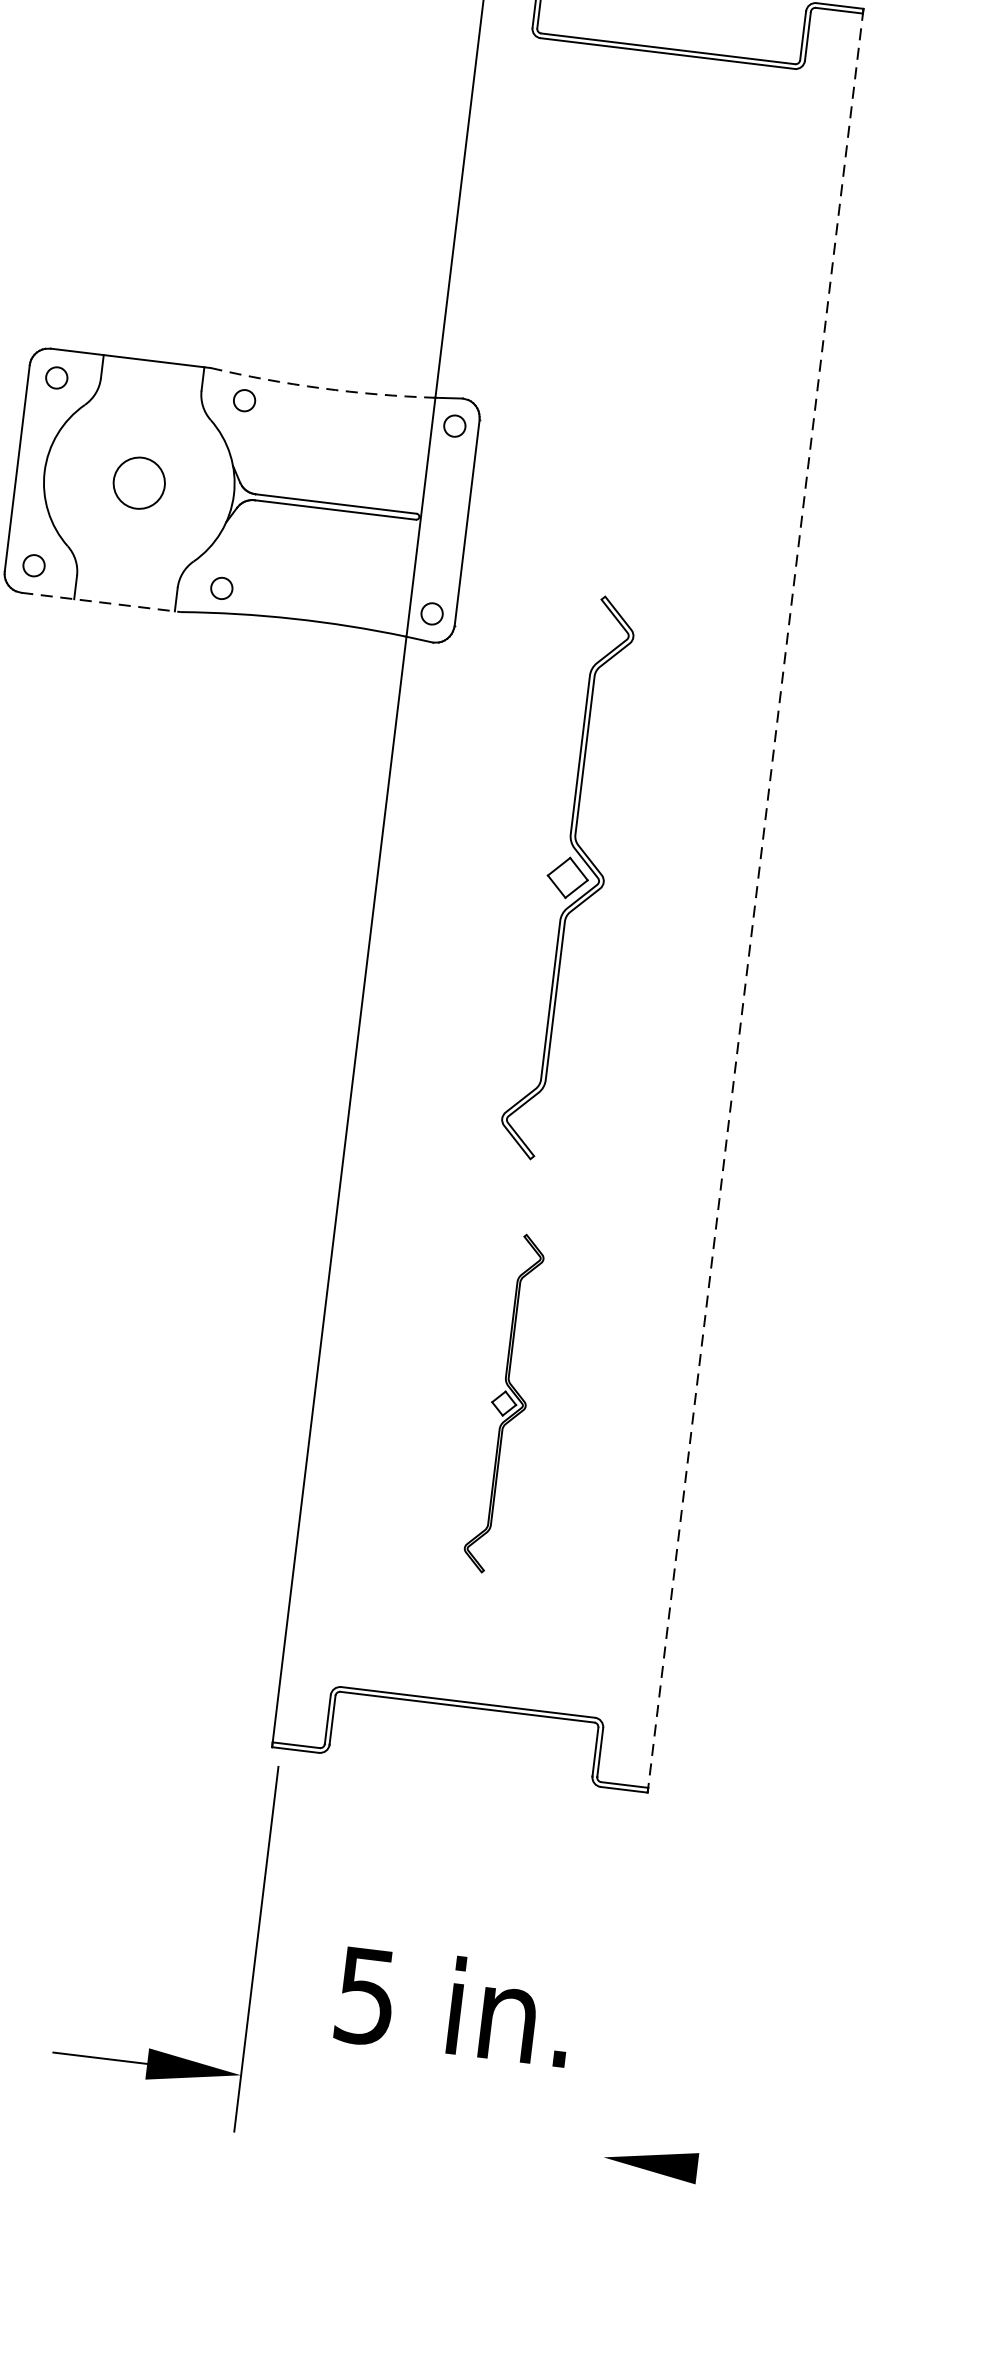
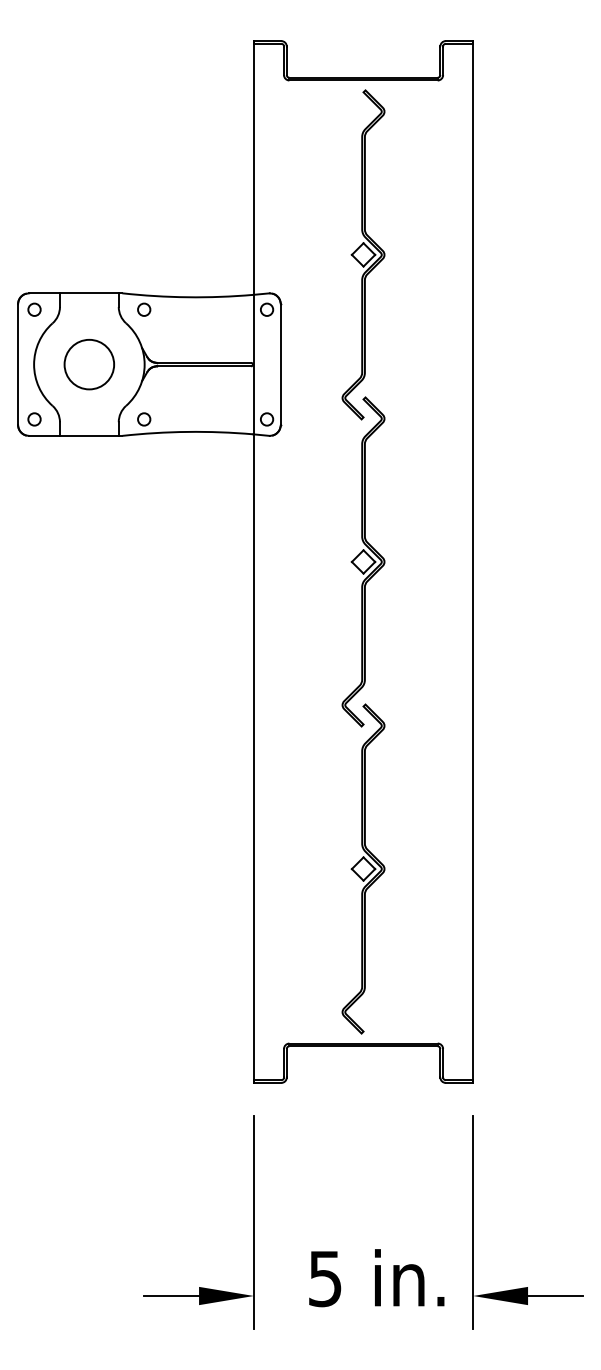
part: (631, 351) -> (363, 254), added
arc: (321, 388) -> (187, 297), dashed -> solid
circle: (139, 483) -> (89, 364), size x1.67
line: (100, 601) -> (75, 435), dashed -> solid
line: (755, 901) -> (473, 562), dashed -> solid
part: (504, 1402) -> (363, 868), size x1.67
part: (255, 1949) -> (253, 1222), moved
text: (453, 2006) -> (376, 1278), moved
line: (619, 2029) -> (473, 1221), added
line: (744, 2173) -> (555, 1295), added

